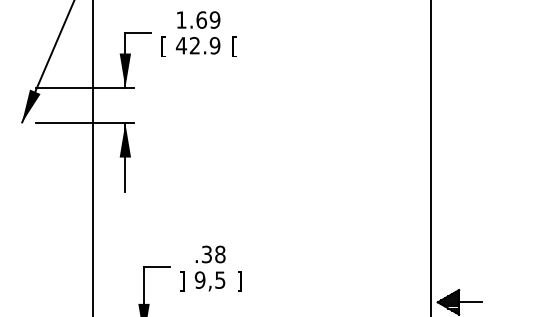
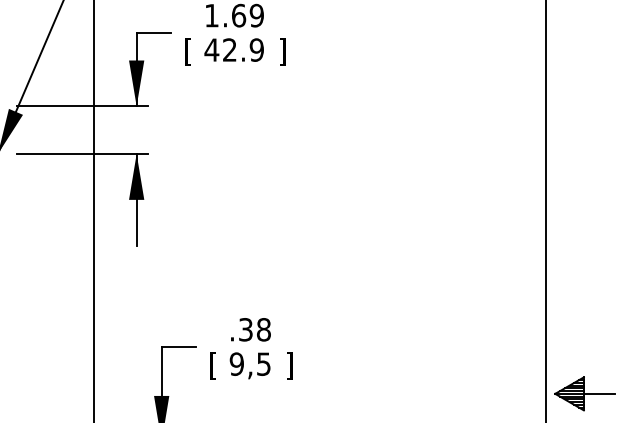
text: (234, 46) -> (282, 51), [ -> ]
text: (182, 281) -> (213, 365), ] -> [

